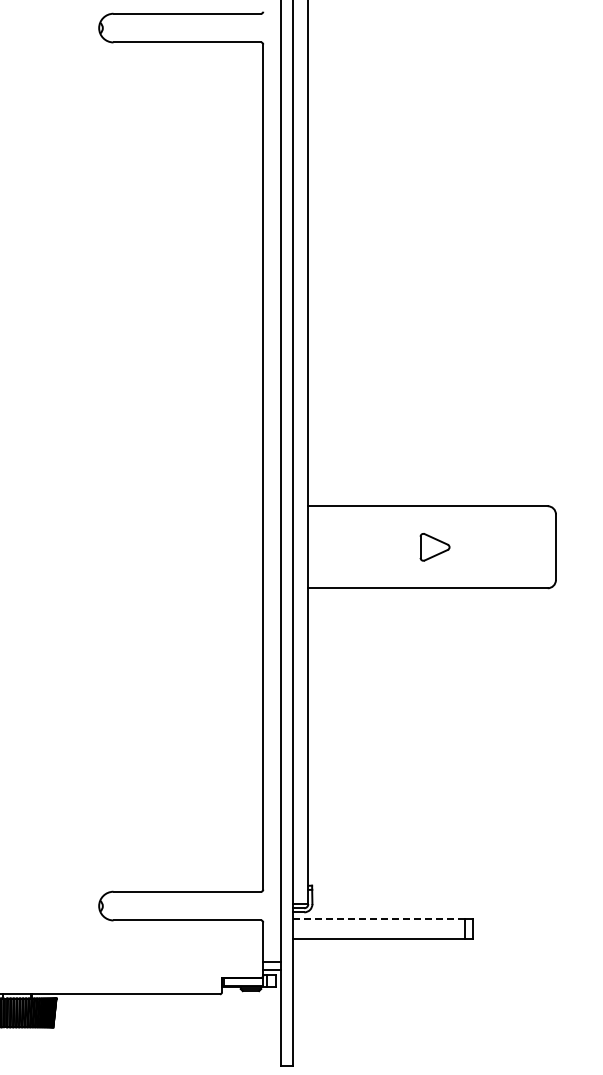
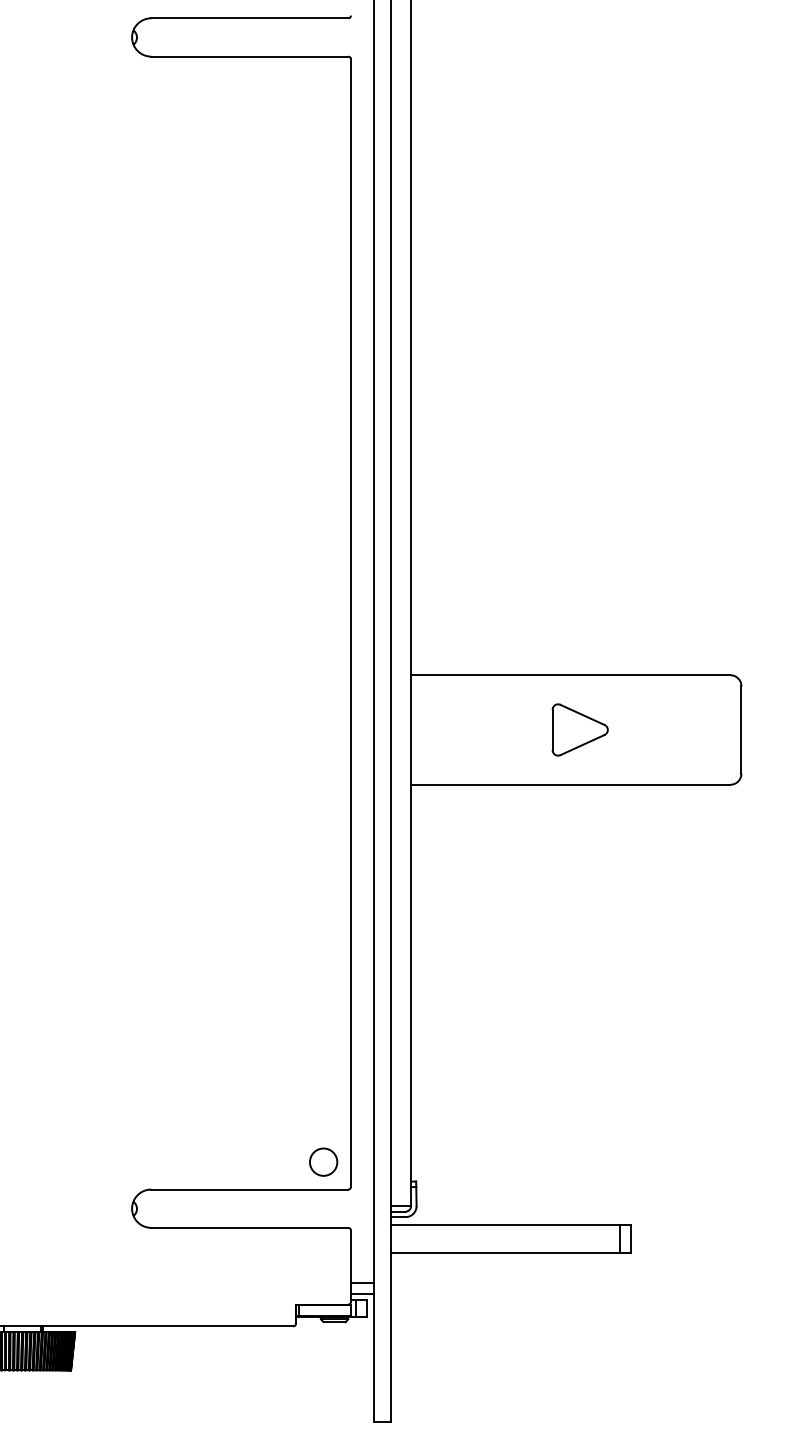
part: (434, 547) -> (579, 730), size x1.43
circle: (242, 871) -> (323, 1162), added
line: (378, 918) -> (504, 1225), dashed -> solid

